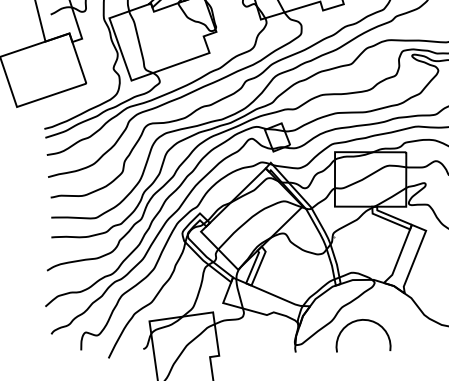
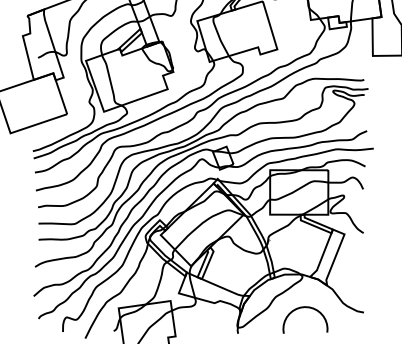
curve: (364, 321) -> (306, 308), moved

